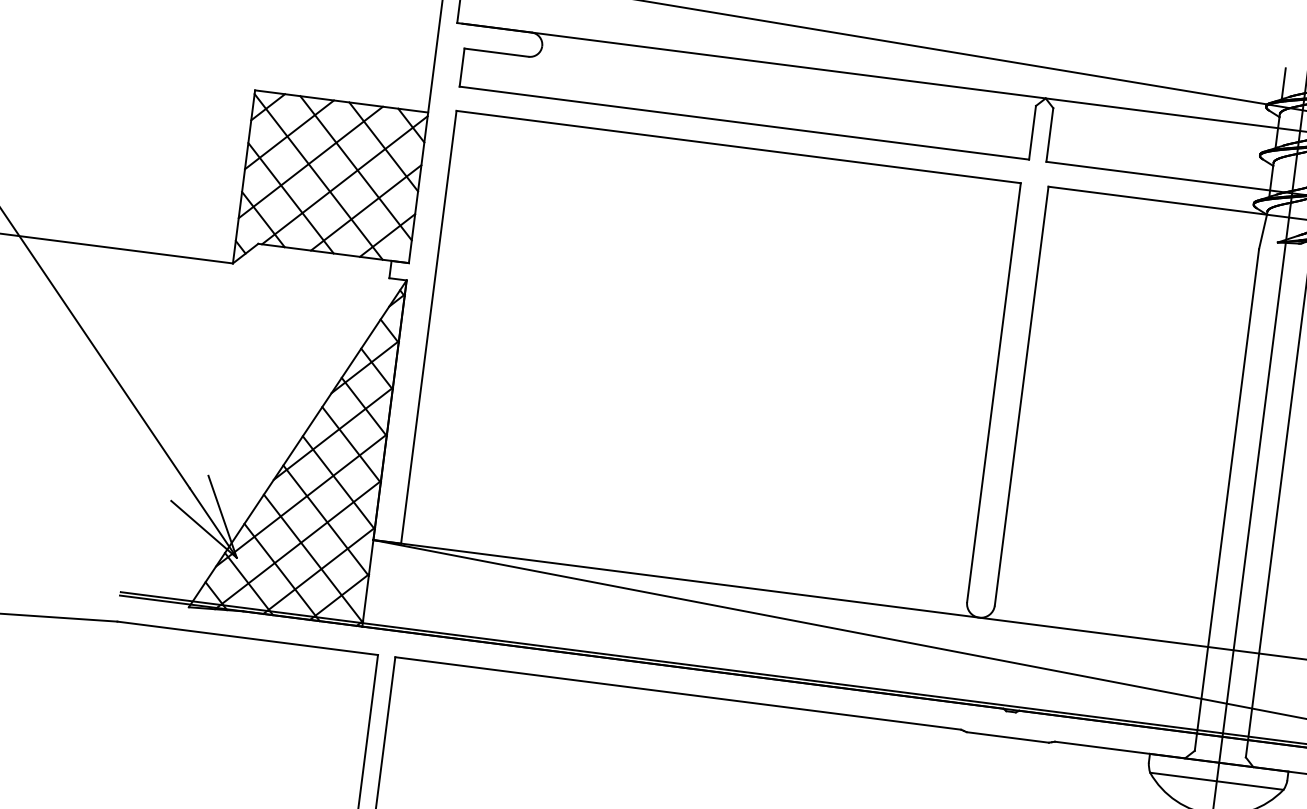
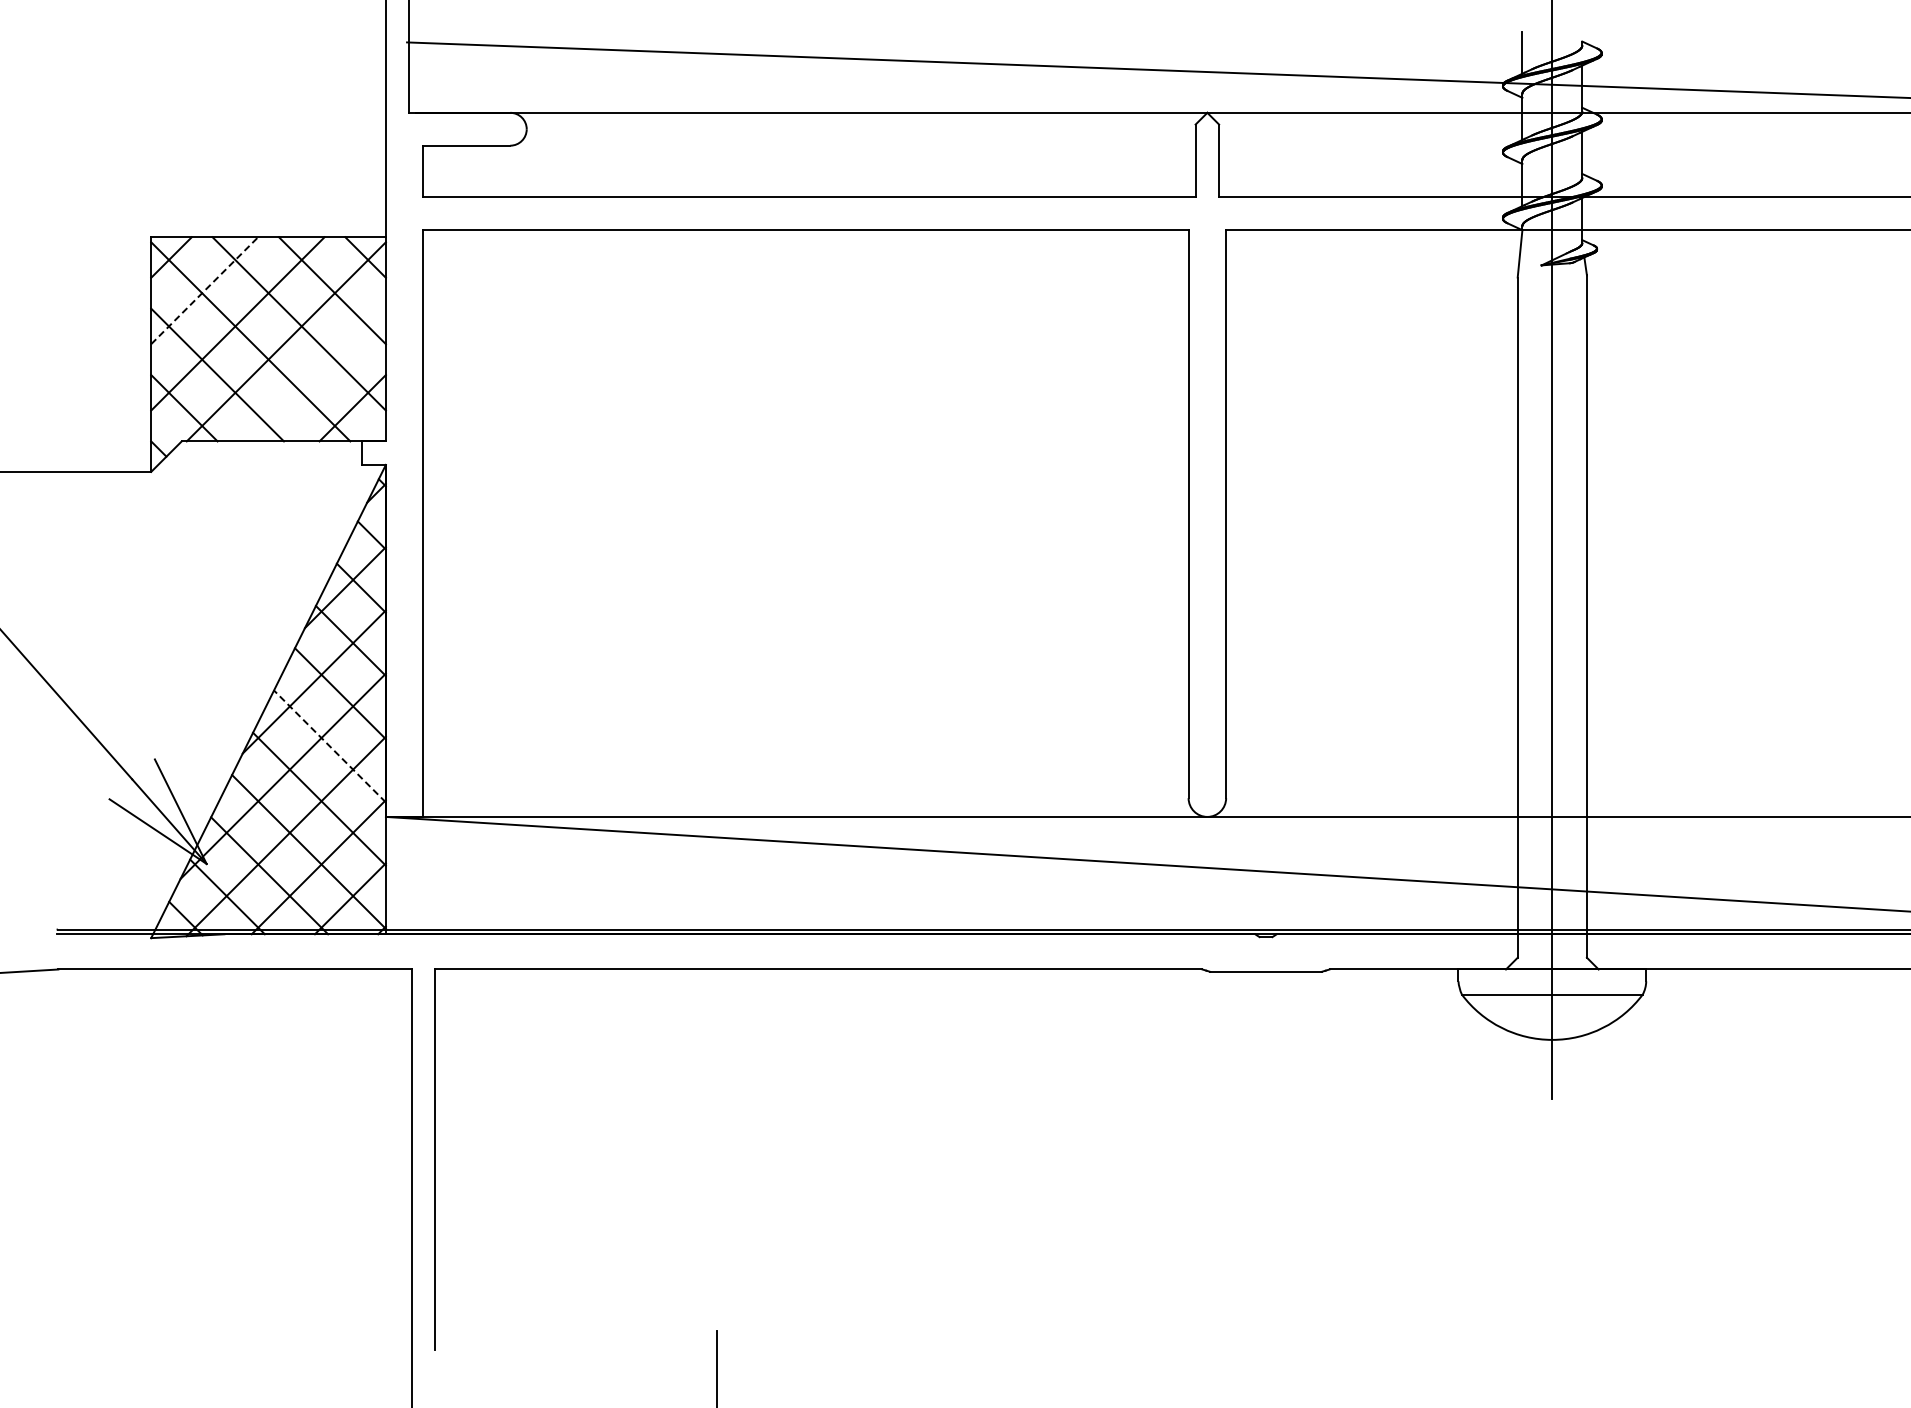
line: (289, 134) -> (204, 290), solid -> dashed
line: (366, 207) -> (319, 374), removed
line: (338, 482) -> (329, 746), solid -> dashed

